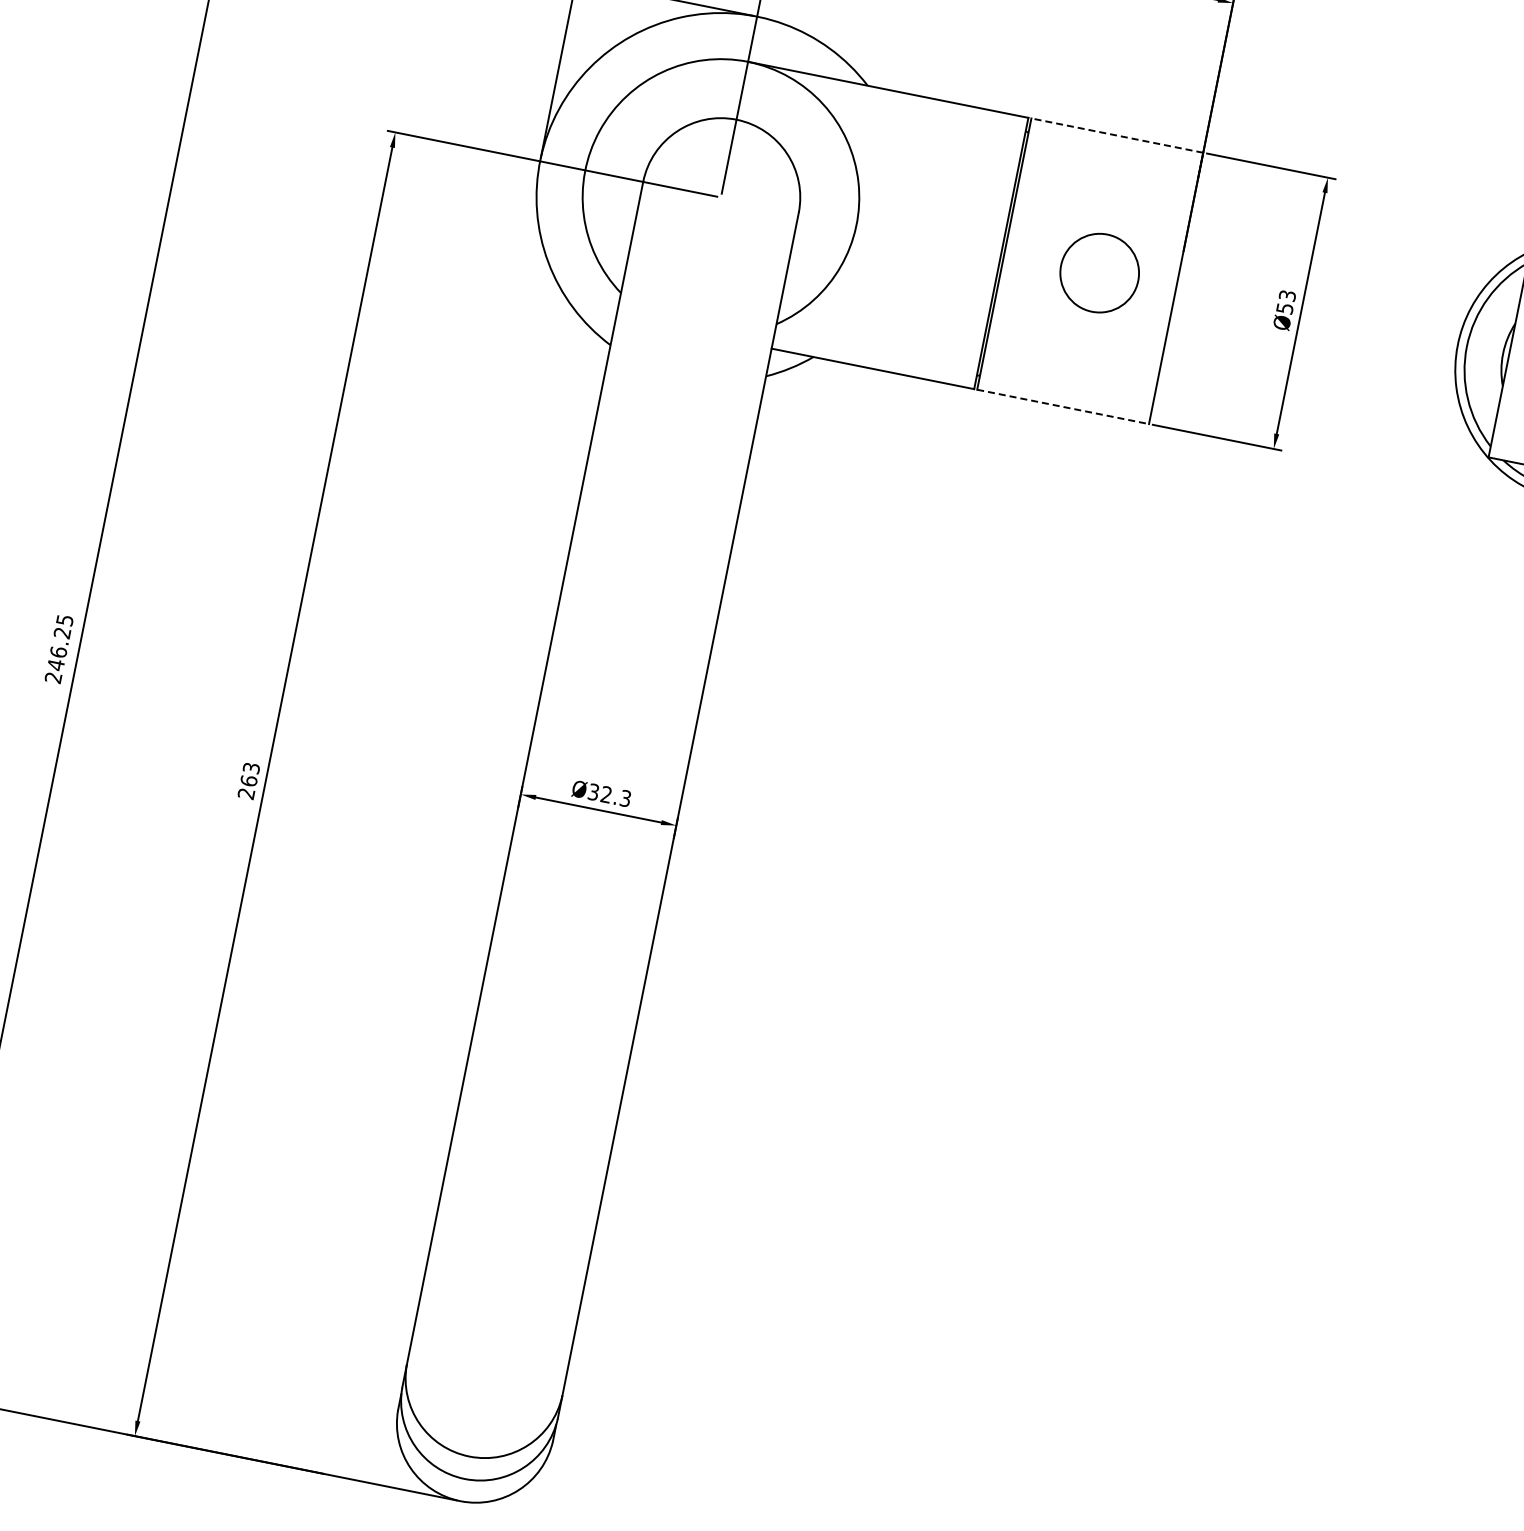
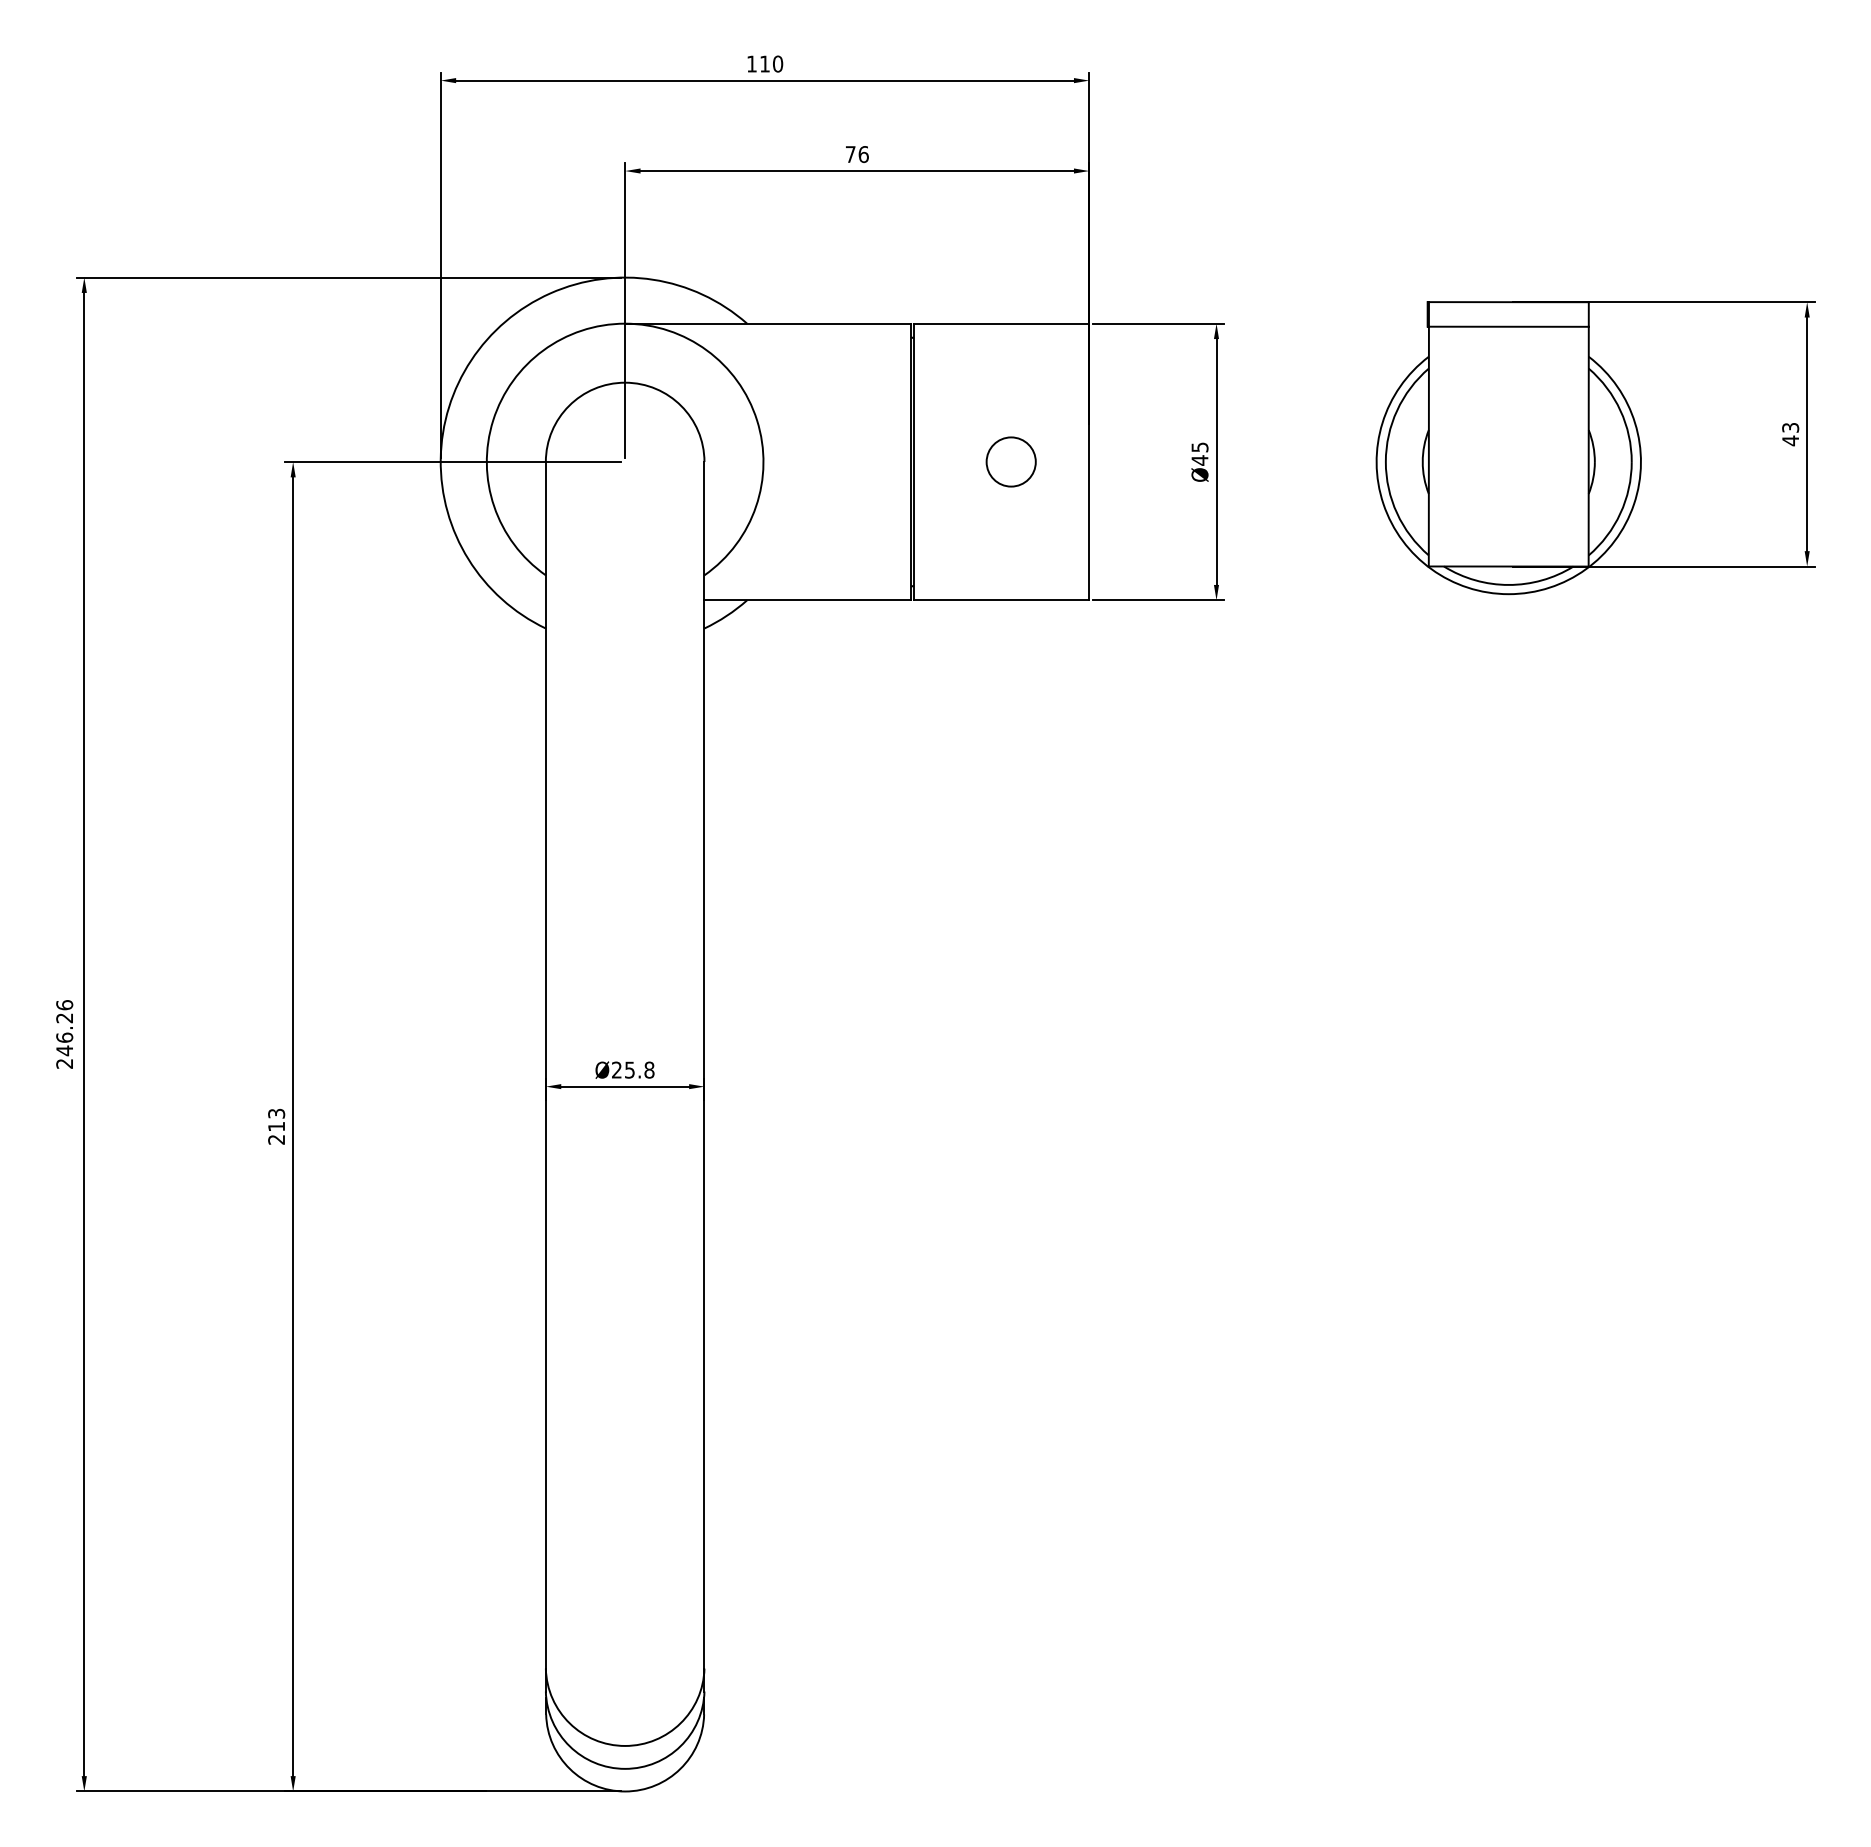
line: (1117, 135) -> (1001, 323), dashed -> solid
circle: (1098, 272) -> (1010, 461), size x0.62
text: (1285, 301) -> (1199, 453), Ø53 -> Ø45
line: (1062, 407) -> (1001, 600), dashed -> solid
text: (64, 620) -> (64, 1005), 246.25 -> 246.26
text: (248, 780) -> (276, 1126), 263 -> 213
text: (610, 794) -> (633, 1069), Ø32.3 -> Ø25.8

